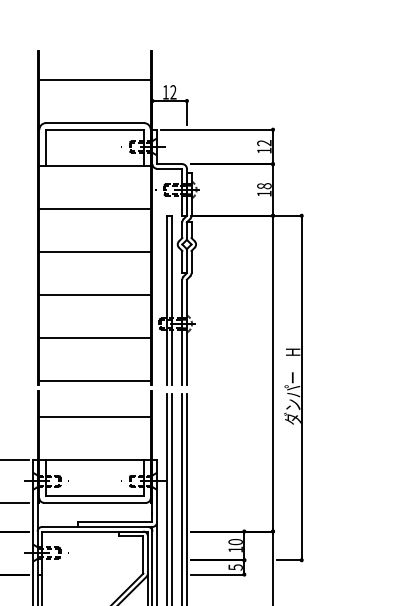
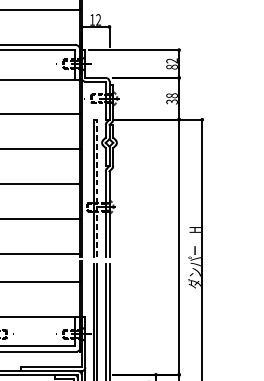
text: (264, 150) -> (172, 66), 12 -> 82
text: (264, 193) -> (172, 101), 18 -> 38
line: (172, 300) -> (97, 188), solid -> dashed

